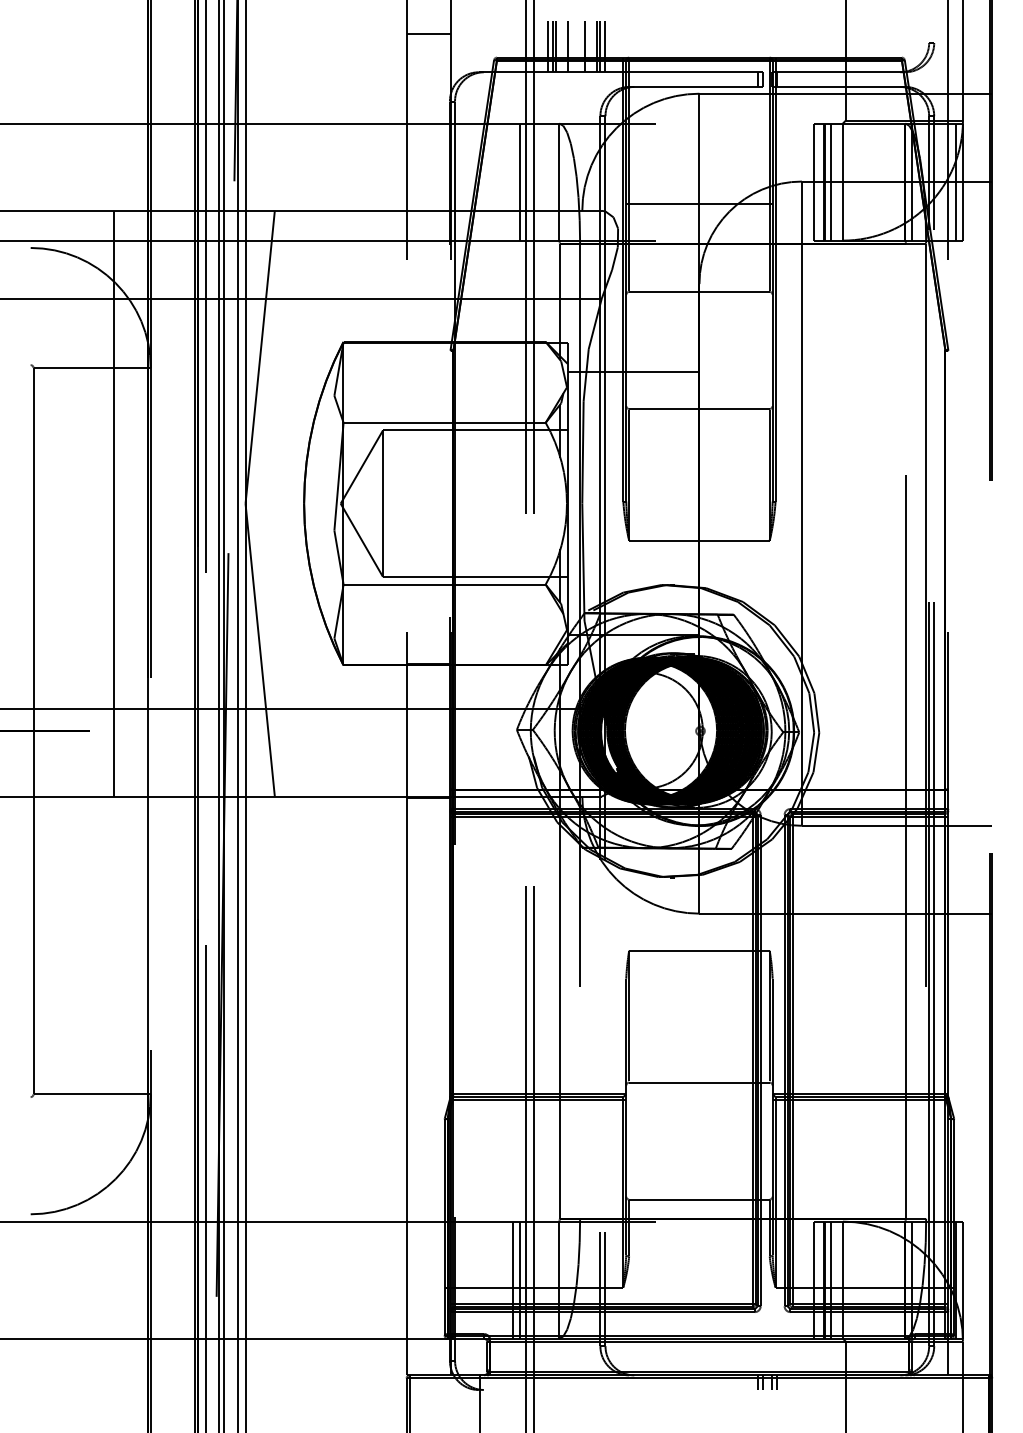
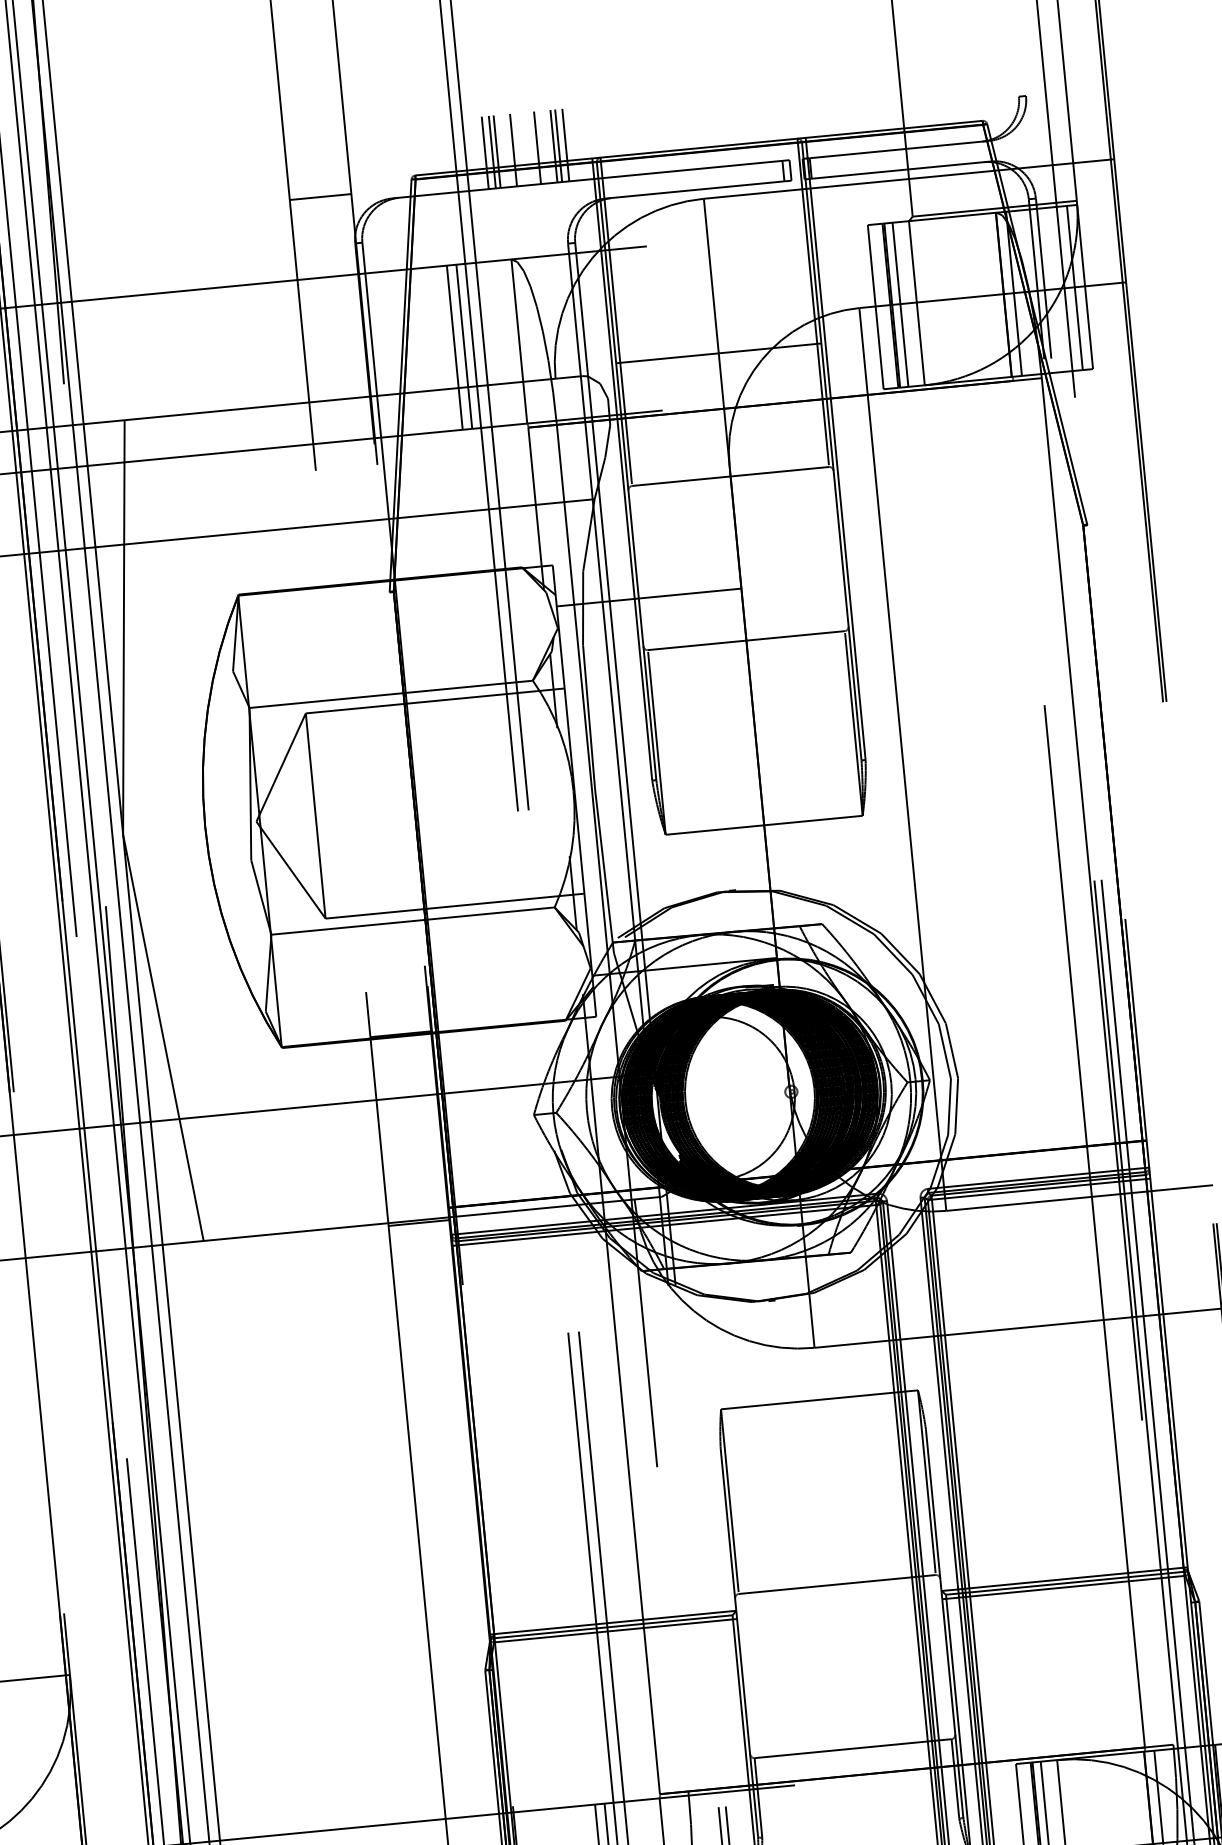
line: (428, 34) -> (320, 197), moved
line: (513, 181) -> (455, 346), added

